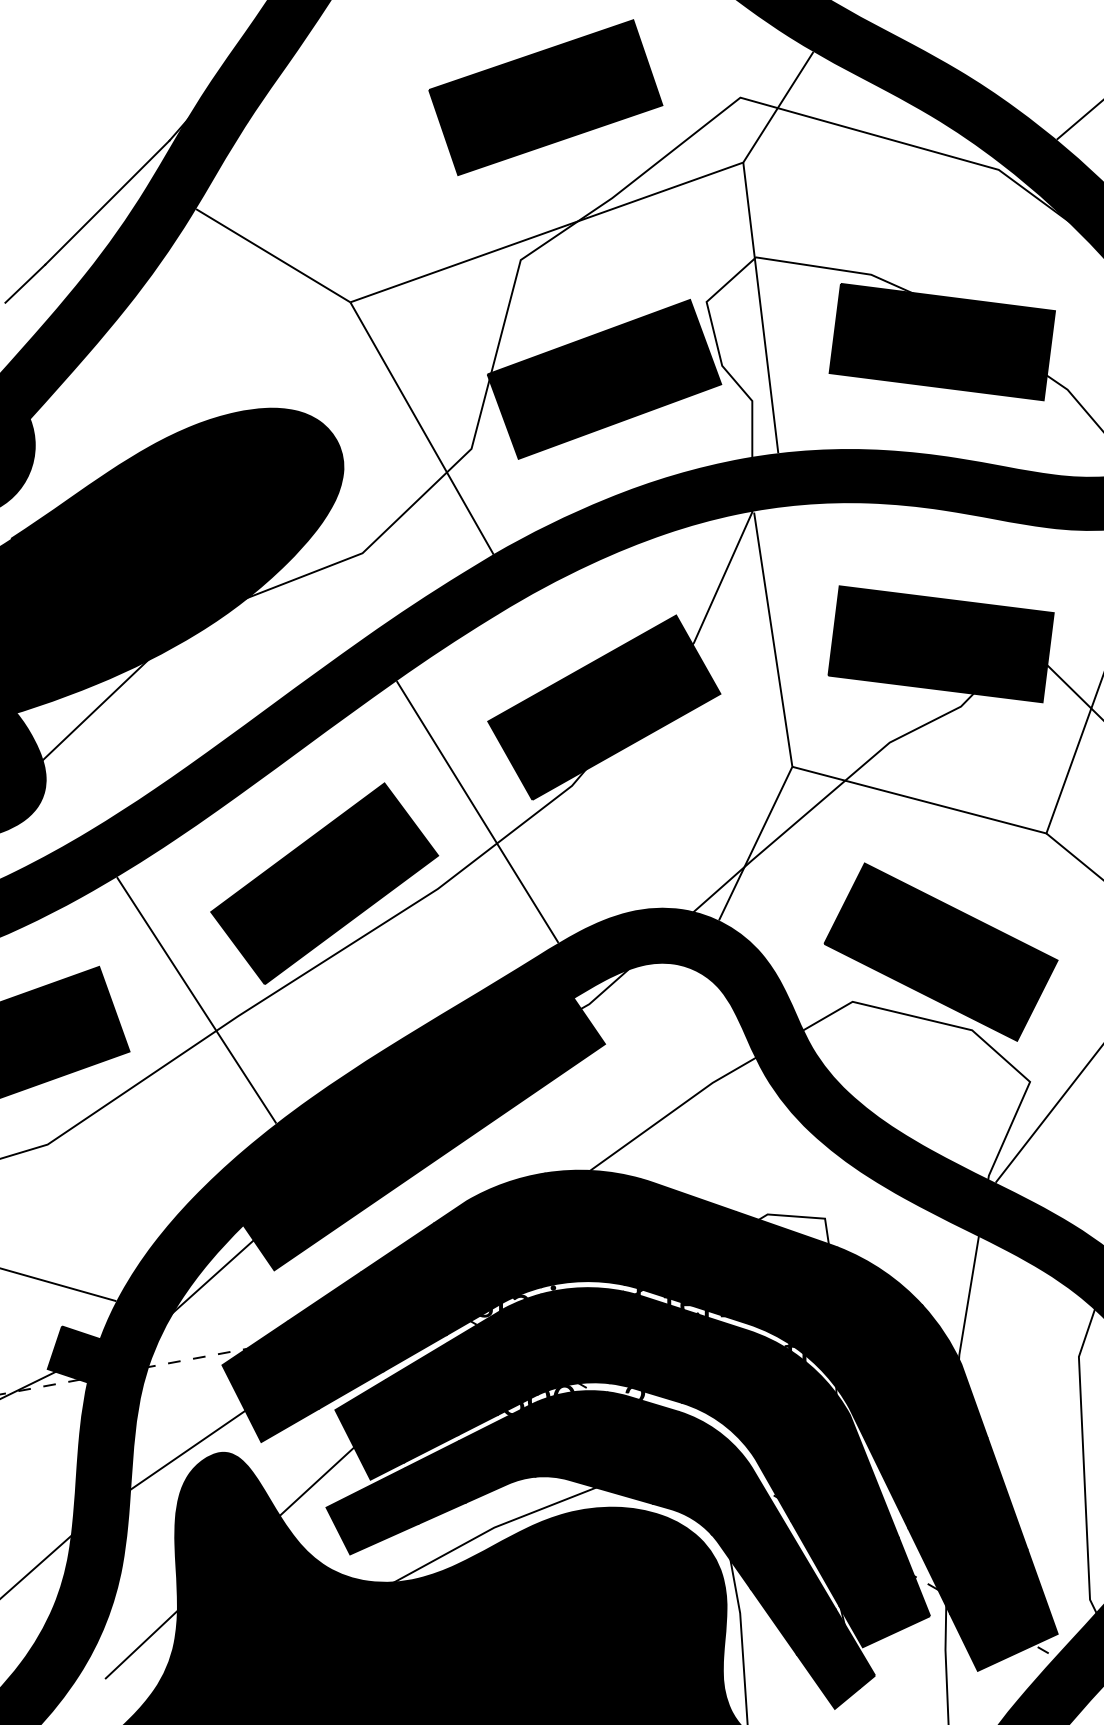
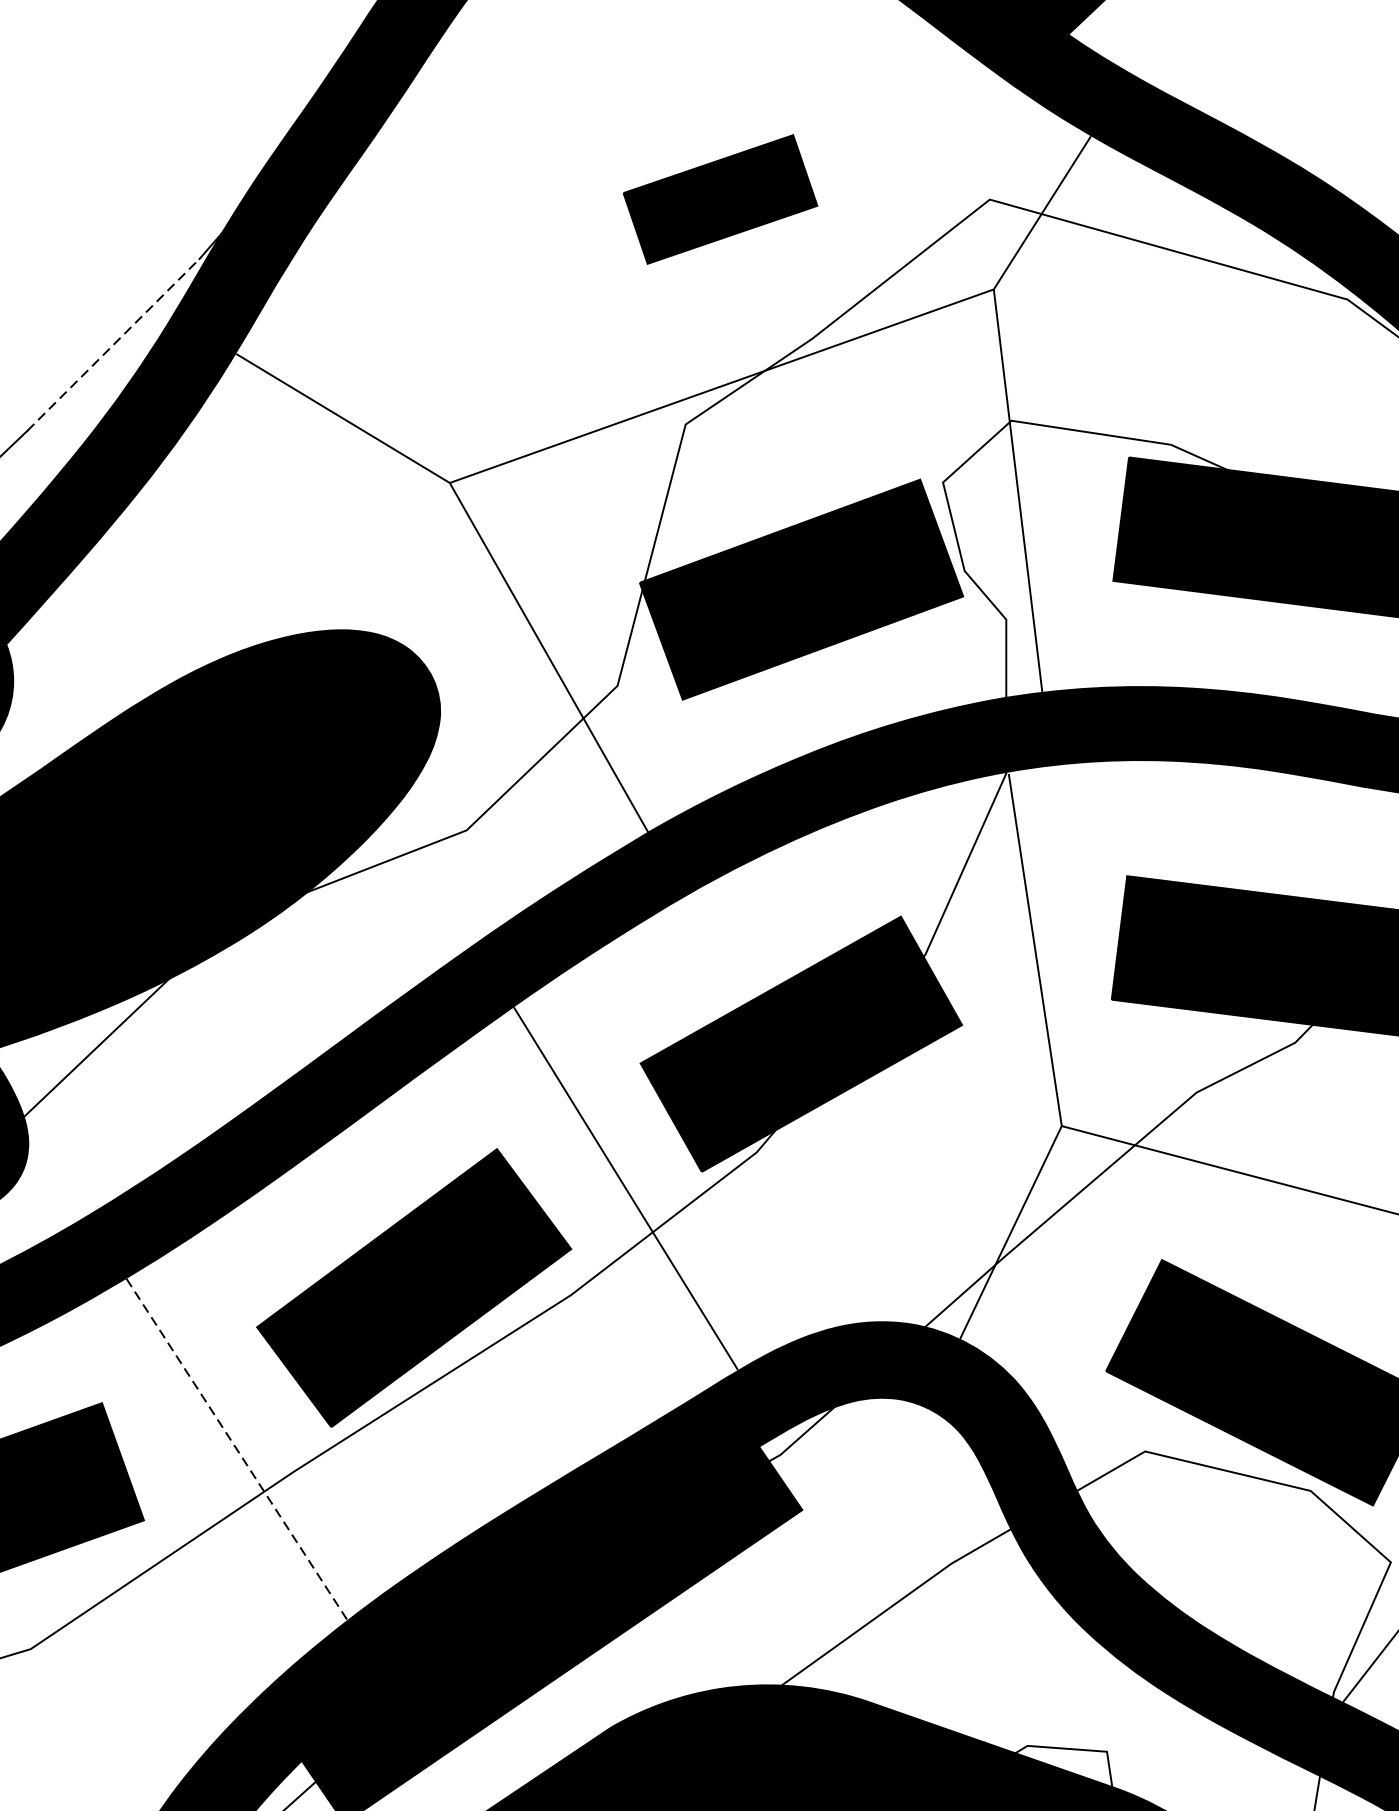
part: (545, 97) -> (719, 199), size x0.6
line: (107, 202) -> (113, 344), solid -> dashed
line: (196, 1000) -> (236, 1449), solid -> dashed

